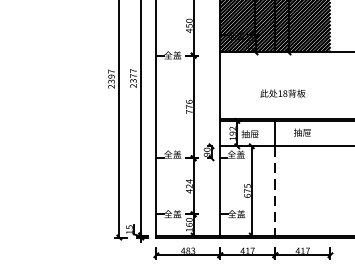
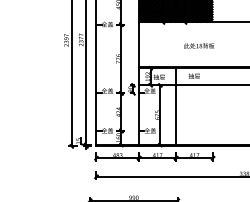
text: (283, 92) -> (199, 45), moved
line: (275, 191) -> (176, 115), dashed -> solid

